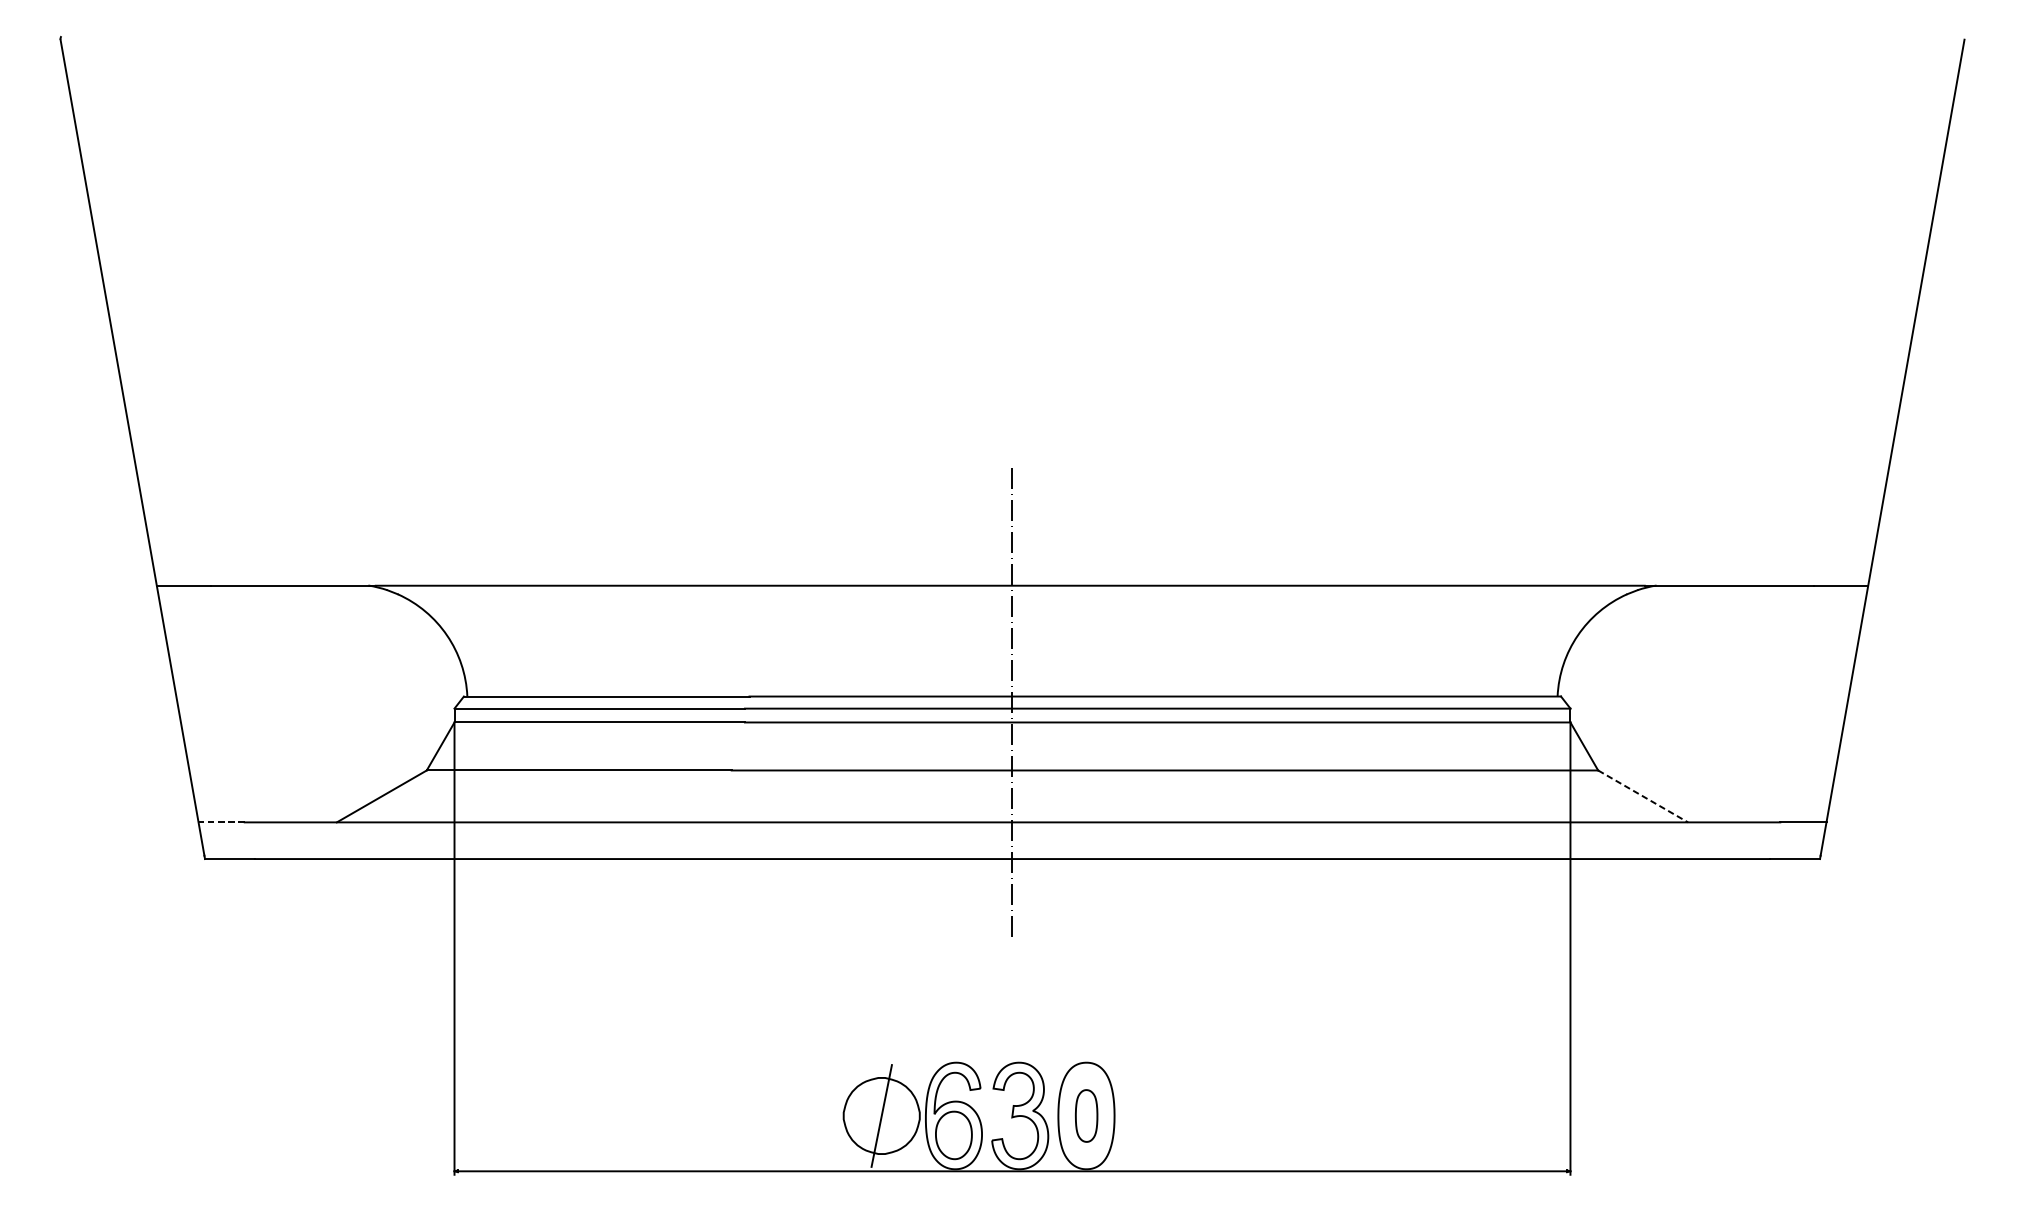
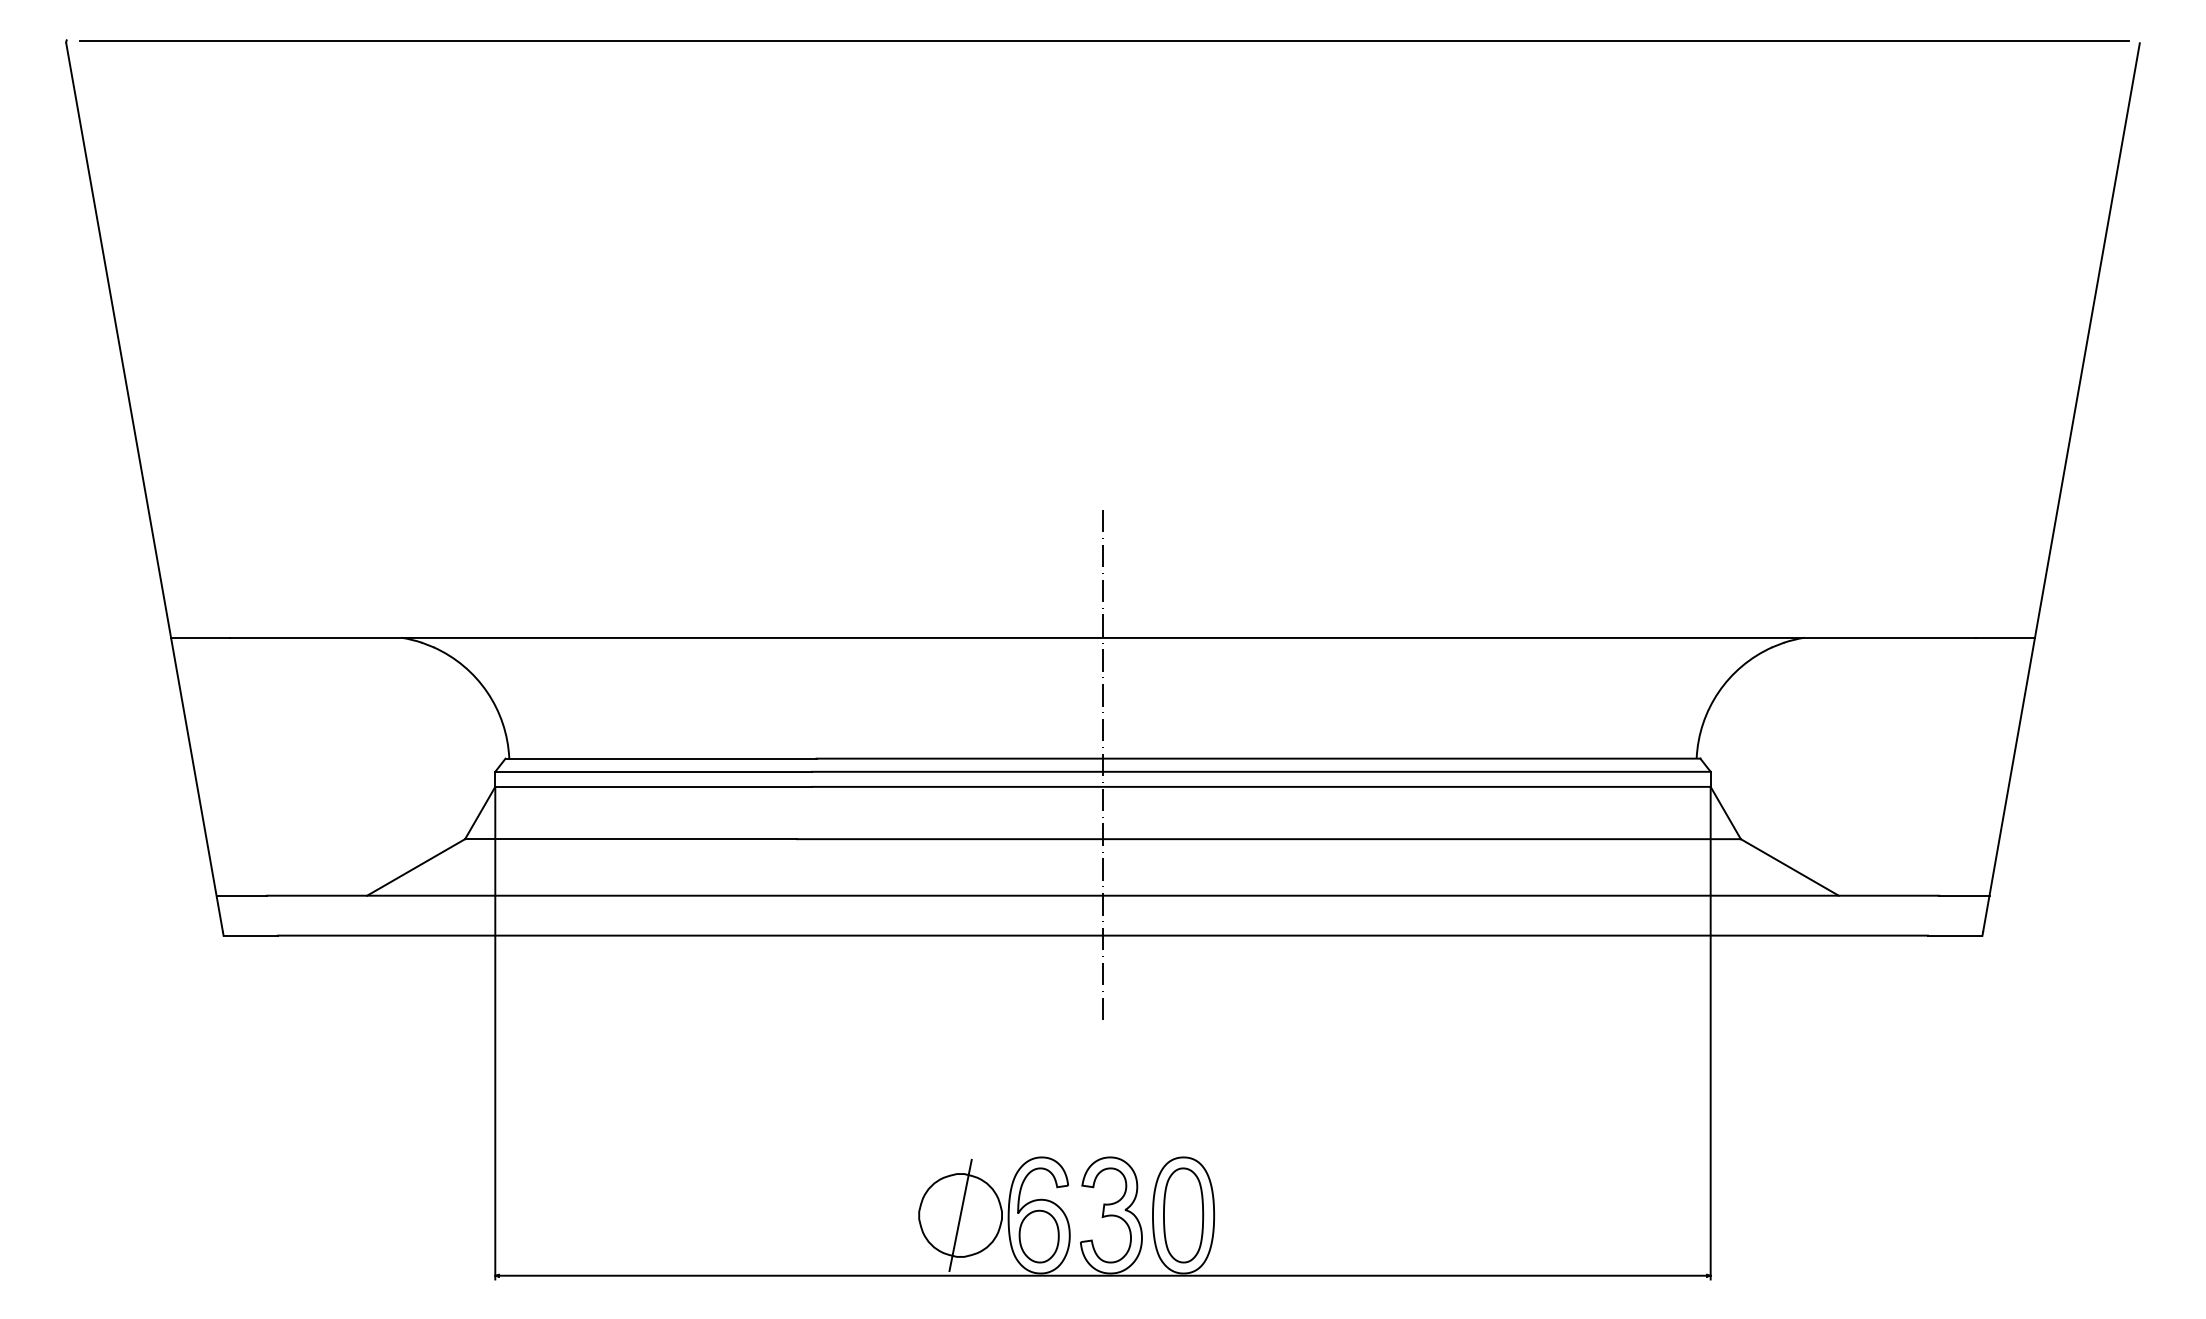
line: (1012, 38) -> (1103, 41), added
line: (1642, 796) -> (1789, 867), dashed -> solid
line: (221, 822) -> (241, 895), dashed -> solid
part: (1086, 1116) -> (1183, 1215), size x1.67

